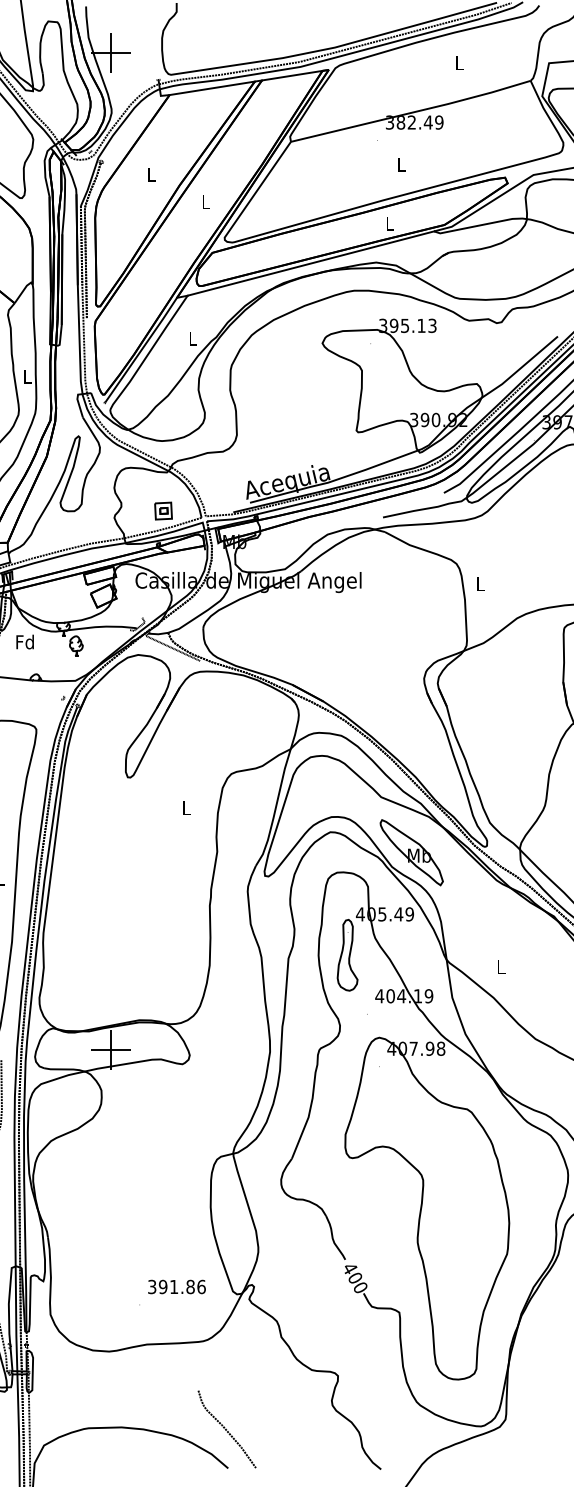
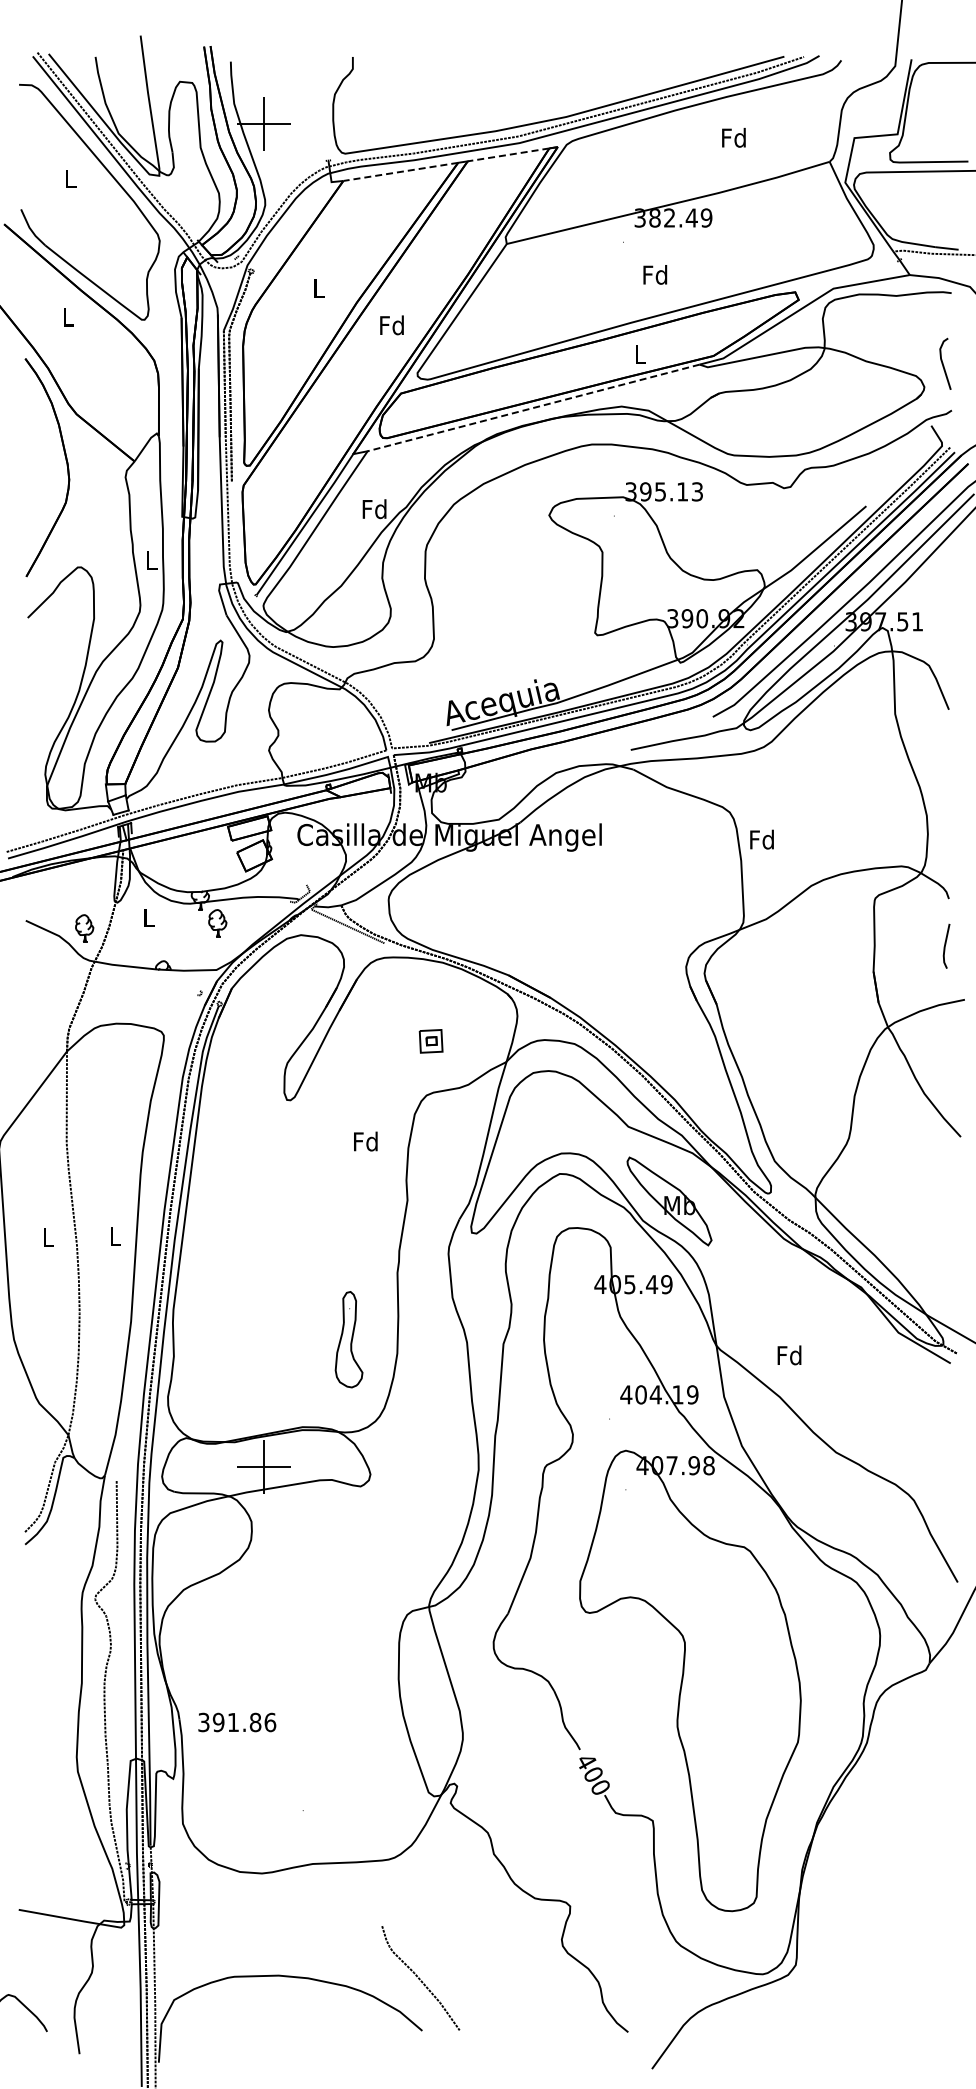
text: (459, 62) -> (733, 137), L -> Fd
line: (292, 75) -> (508, 154), solid -> dashed
line: (212, 88) -> (400, 171), solid -> dashed
text: (401, 164) -> (655, 274), L -> Fd
text: (205, 202) -> (391, 325), L -> Fd
line: (310, 263) -> (533, 407), solid -> dashed
text: (192, 338) -> (374, 509), L -> Fd
part: (163, 511) -> (430, 1041), moved
text: (480, 583) -> (761, 839), L -> Fd
text: (24, 641) -> (148, 917), Fd -> L
text: (186, 808) -> (365, 1141), L -> Fd
part: (347, 955) -> (348, 1339), moved
text: (500, 967) -> (789, 1355), L -> Fd
text: (177, 1287) -> (237, 1722), moved

